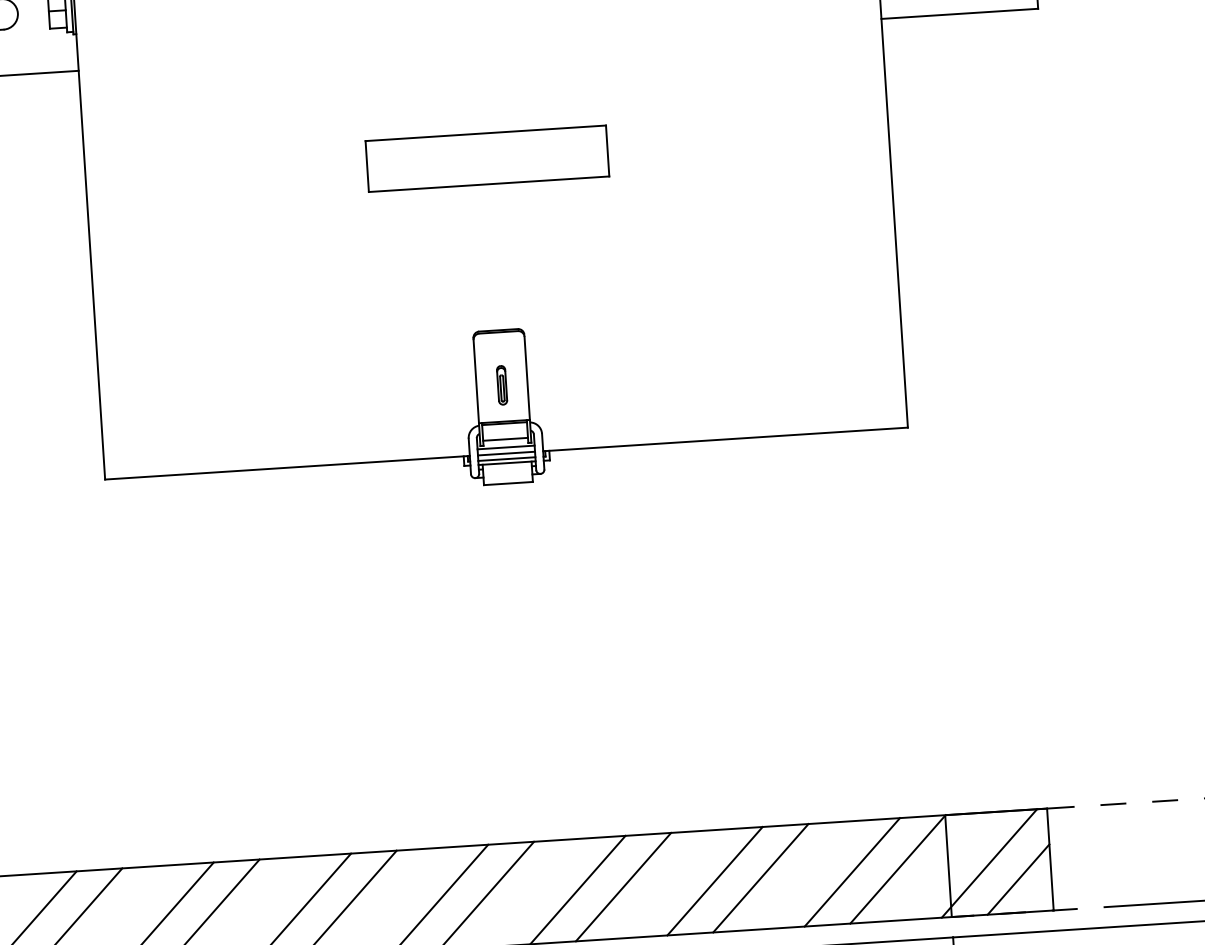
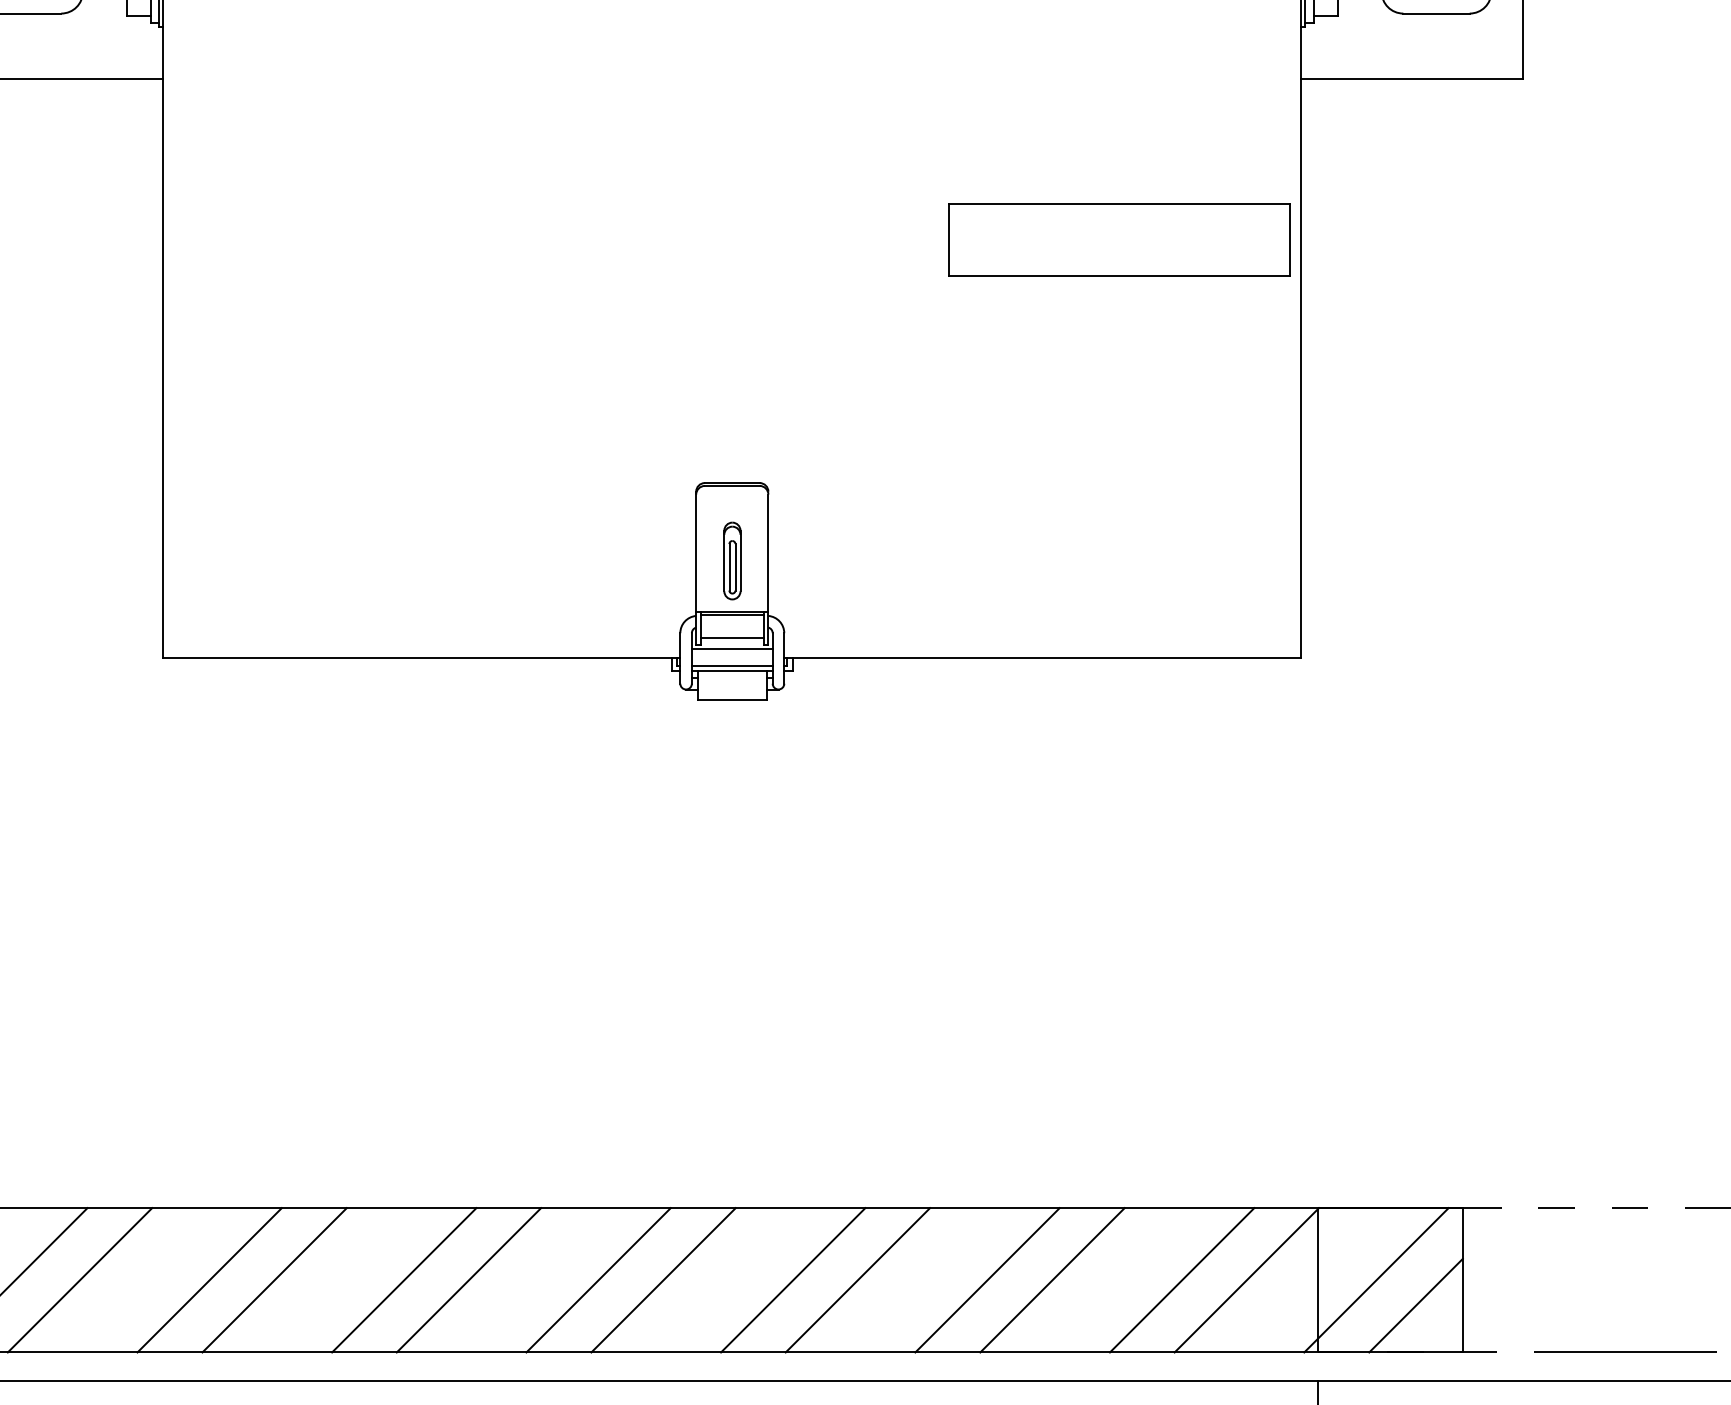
part: (487, 158) -> (1119, 239), moved
part: (501, 385) -> (731, 560), size x1.4
line: (505, 453) -> (731, 657), removed

